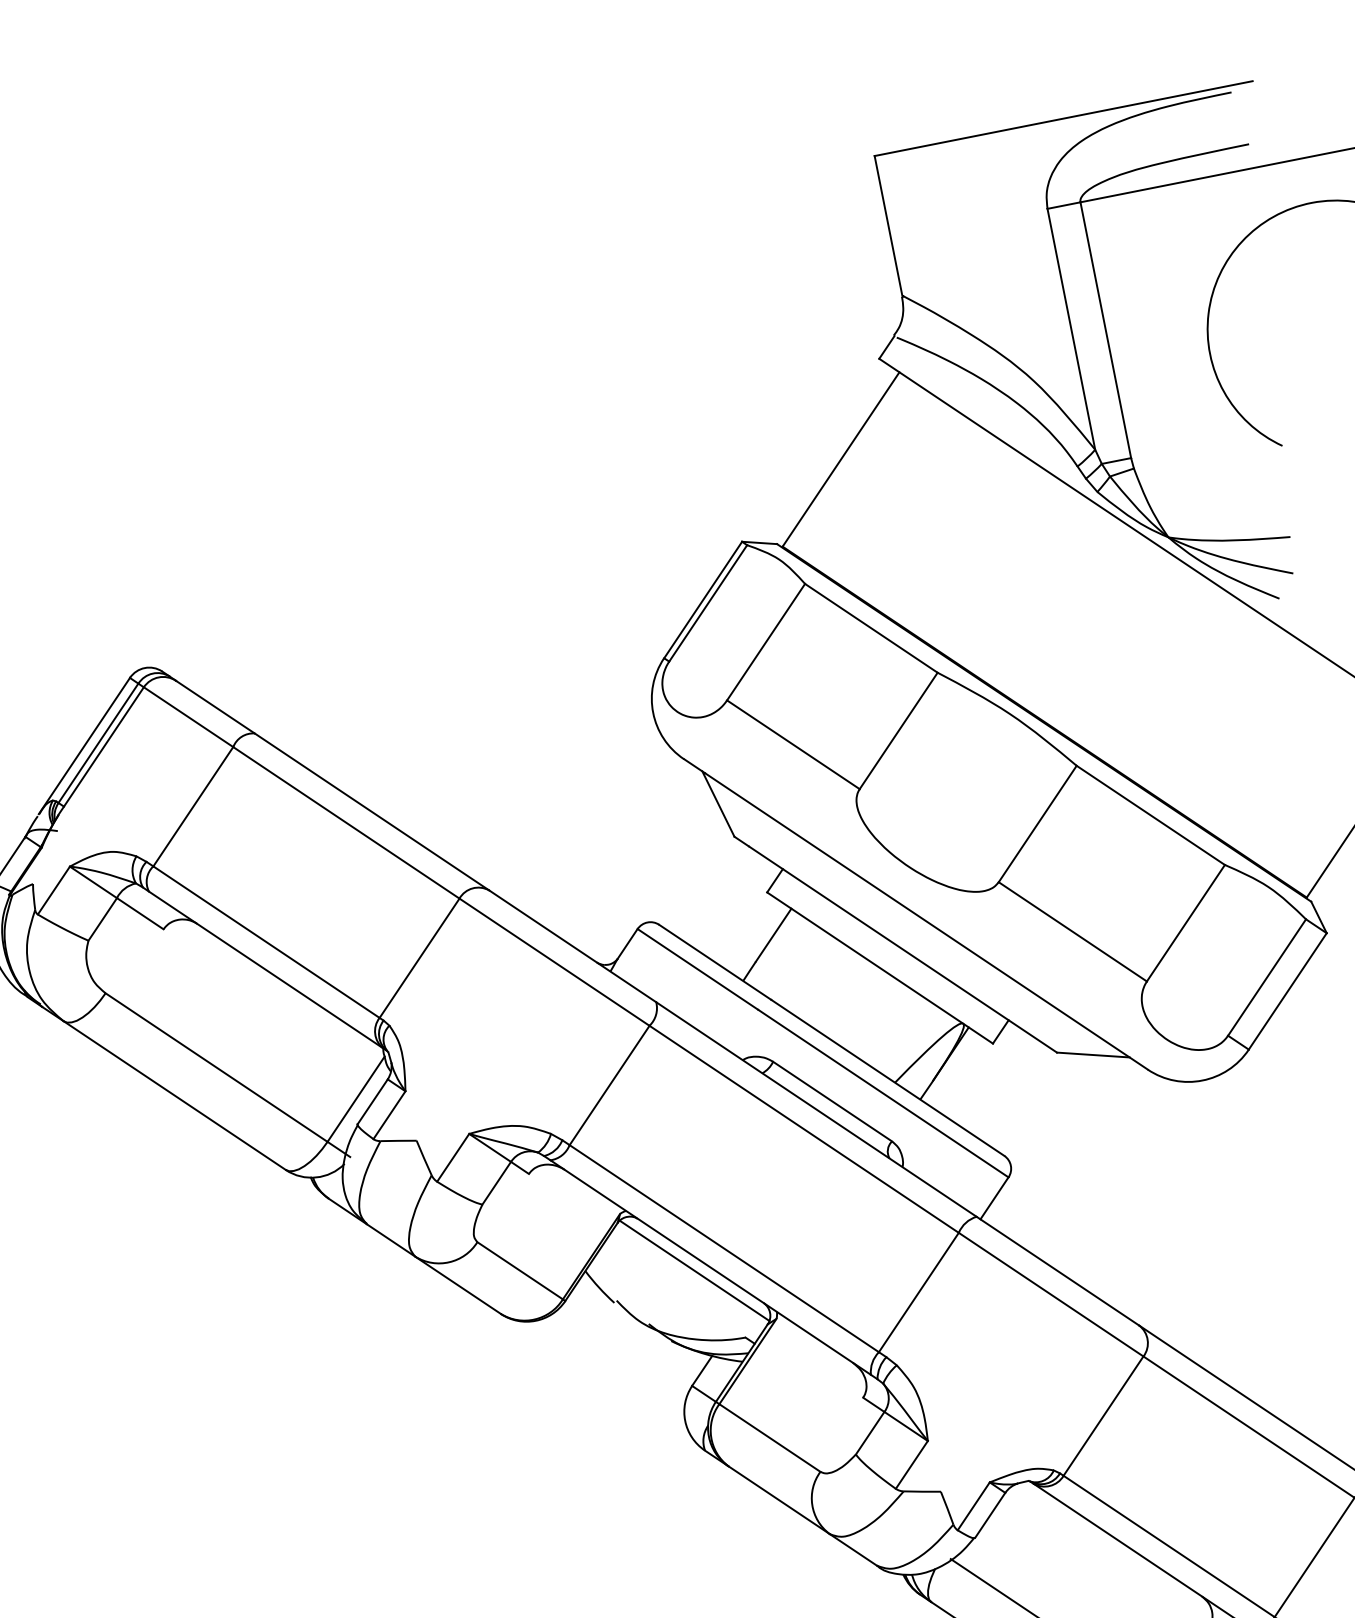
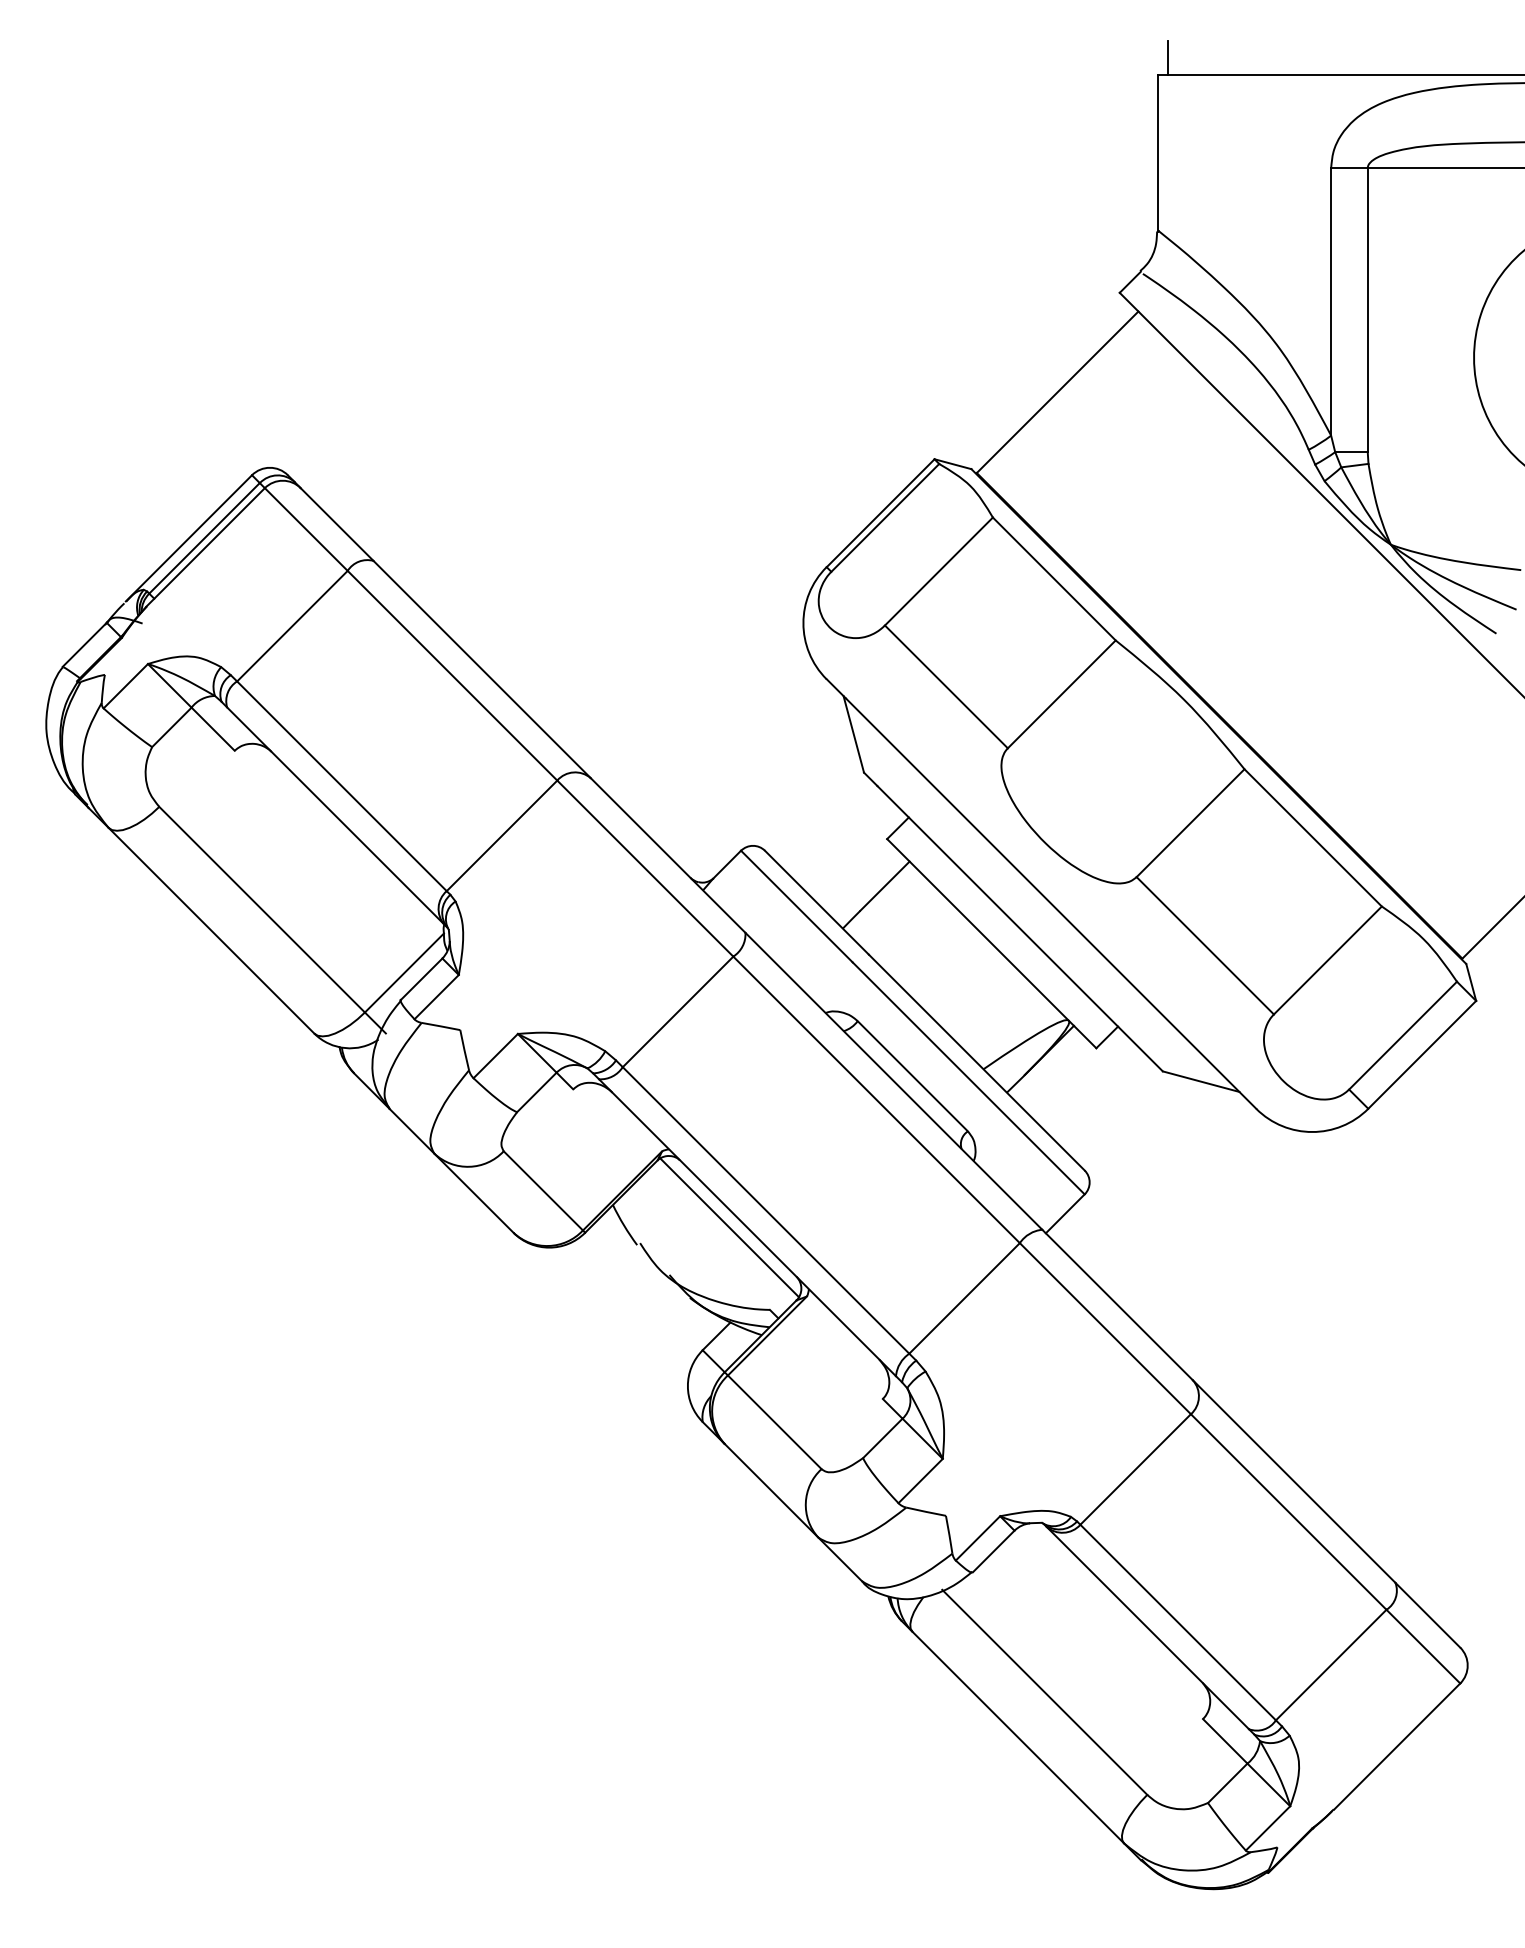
line: (881, 138) -> (1168, 58), added

